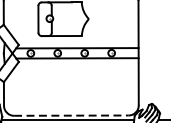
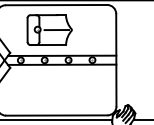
line: (71, 19) -> (56, 30), added
line: (71, 115) -> (56, 115), dashed -> solid

